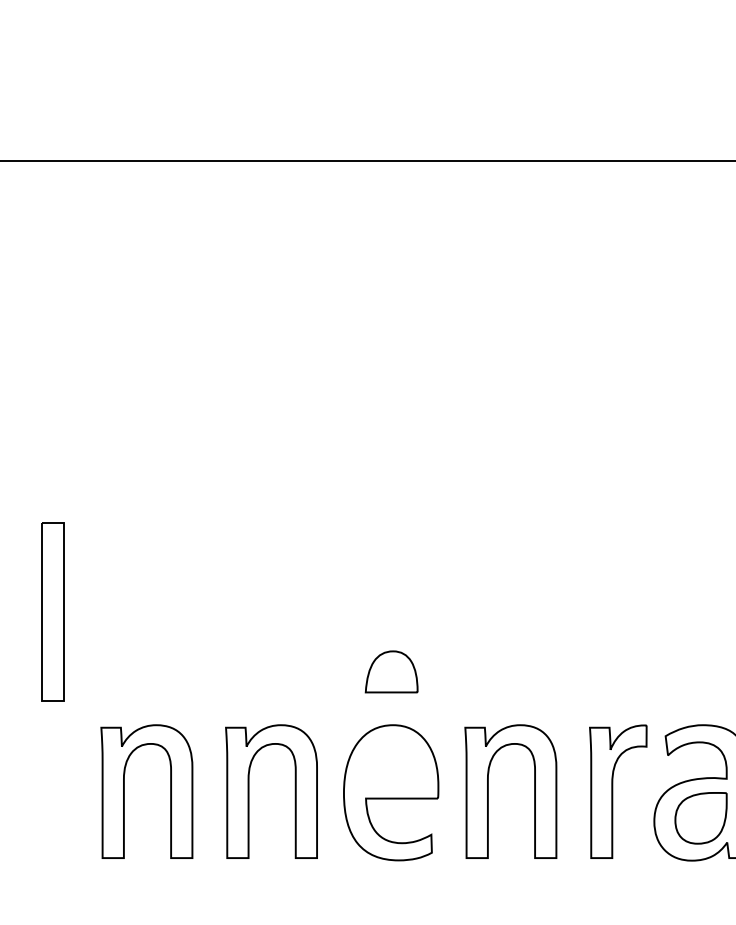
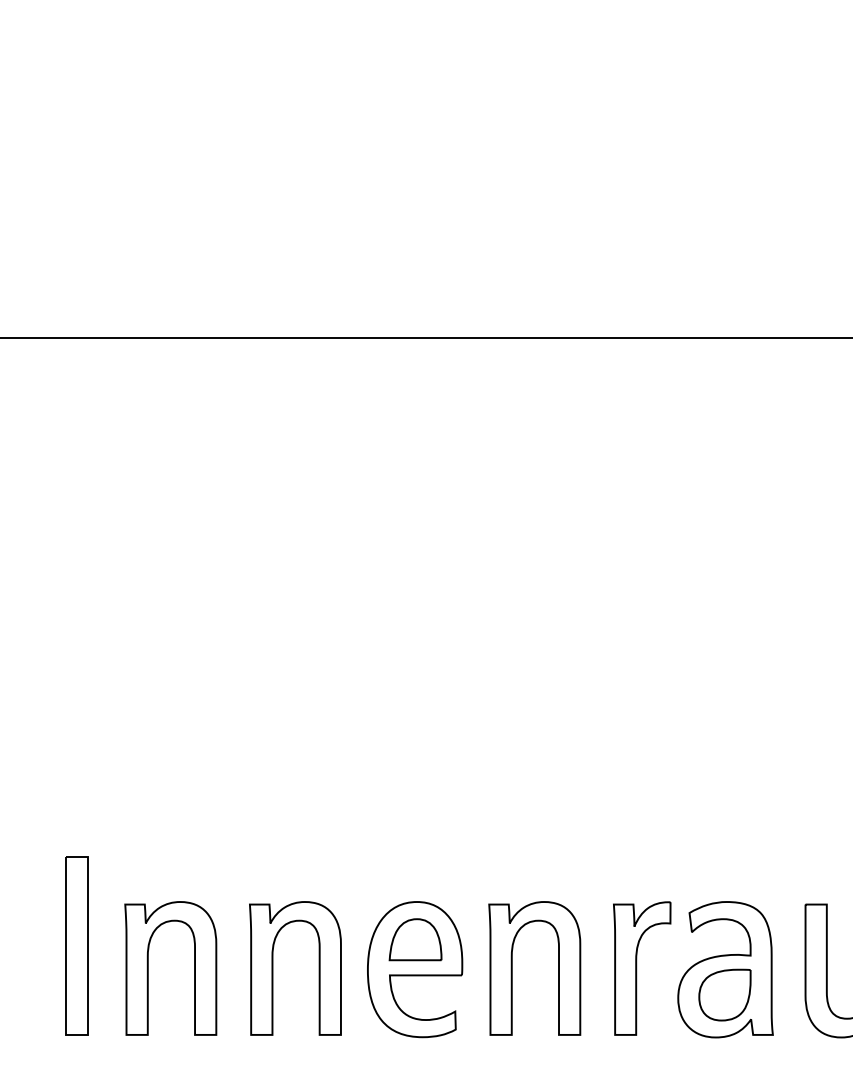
part: (52, 611) -> (76, 945), moved
part: (391, 671) -> (415, 939), moved

